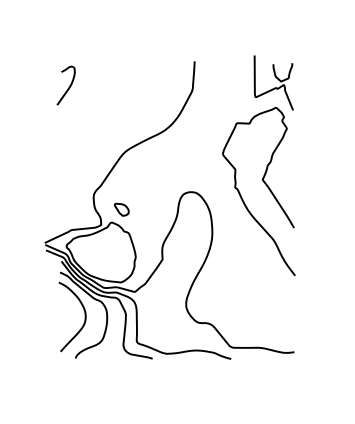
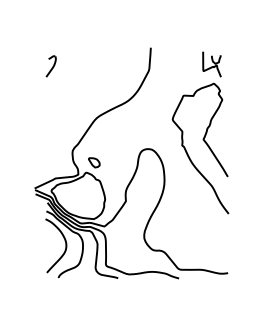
part: (273, 82) -> (211, 64), size x0.6
part: (65, 85) -> (50, 66), size x0.7

